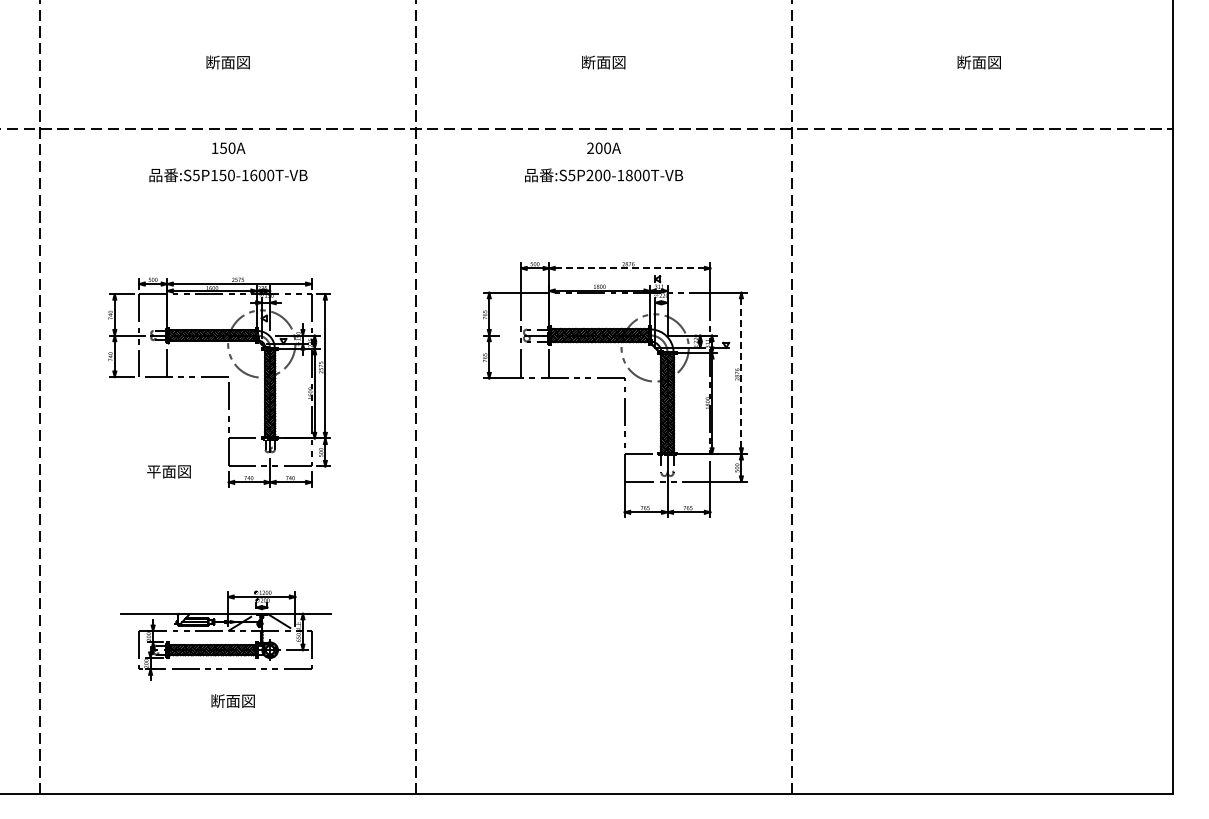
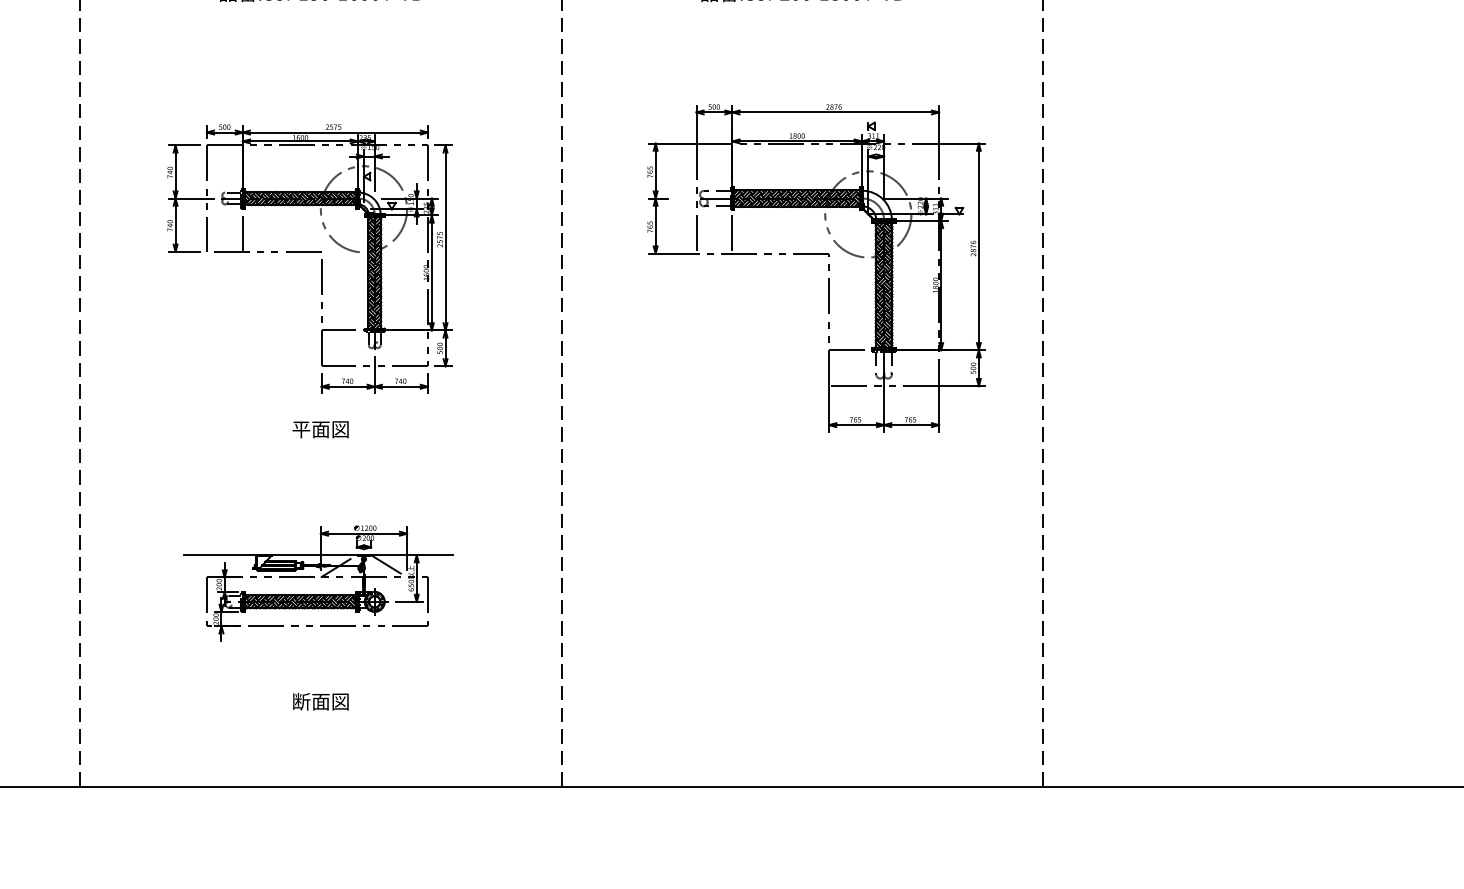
line: (629, 268) -> (835, 112), dashed -> solid
line: (741, 373) -> (978, 247), dashed -> solid
text: (168, 471) -> (320, 429), moved
text: (232, 700) -> (320, 700), moved

